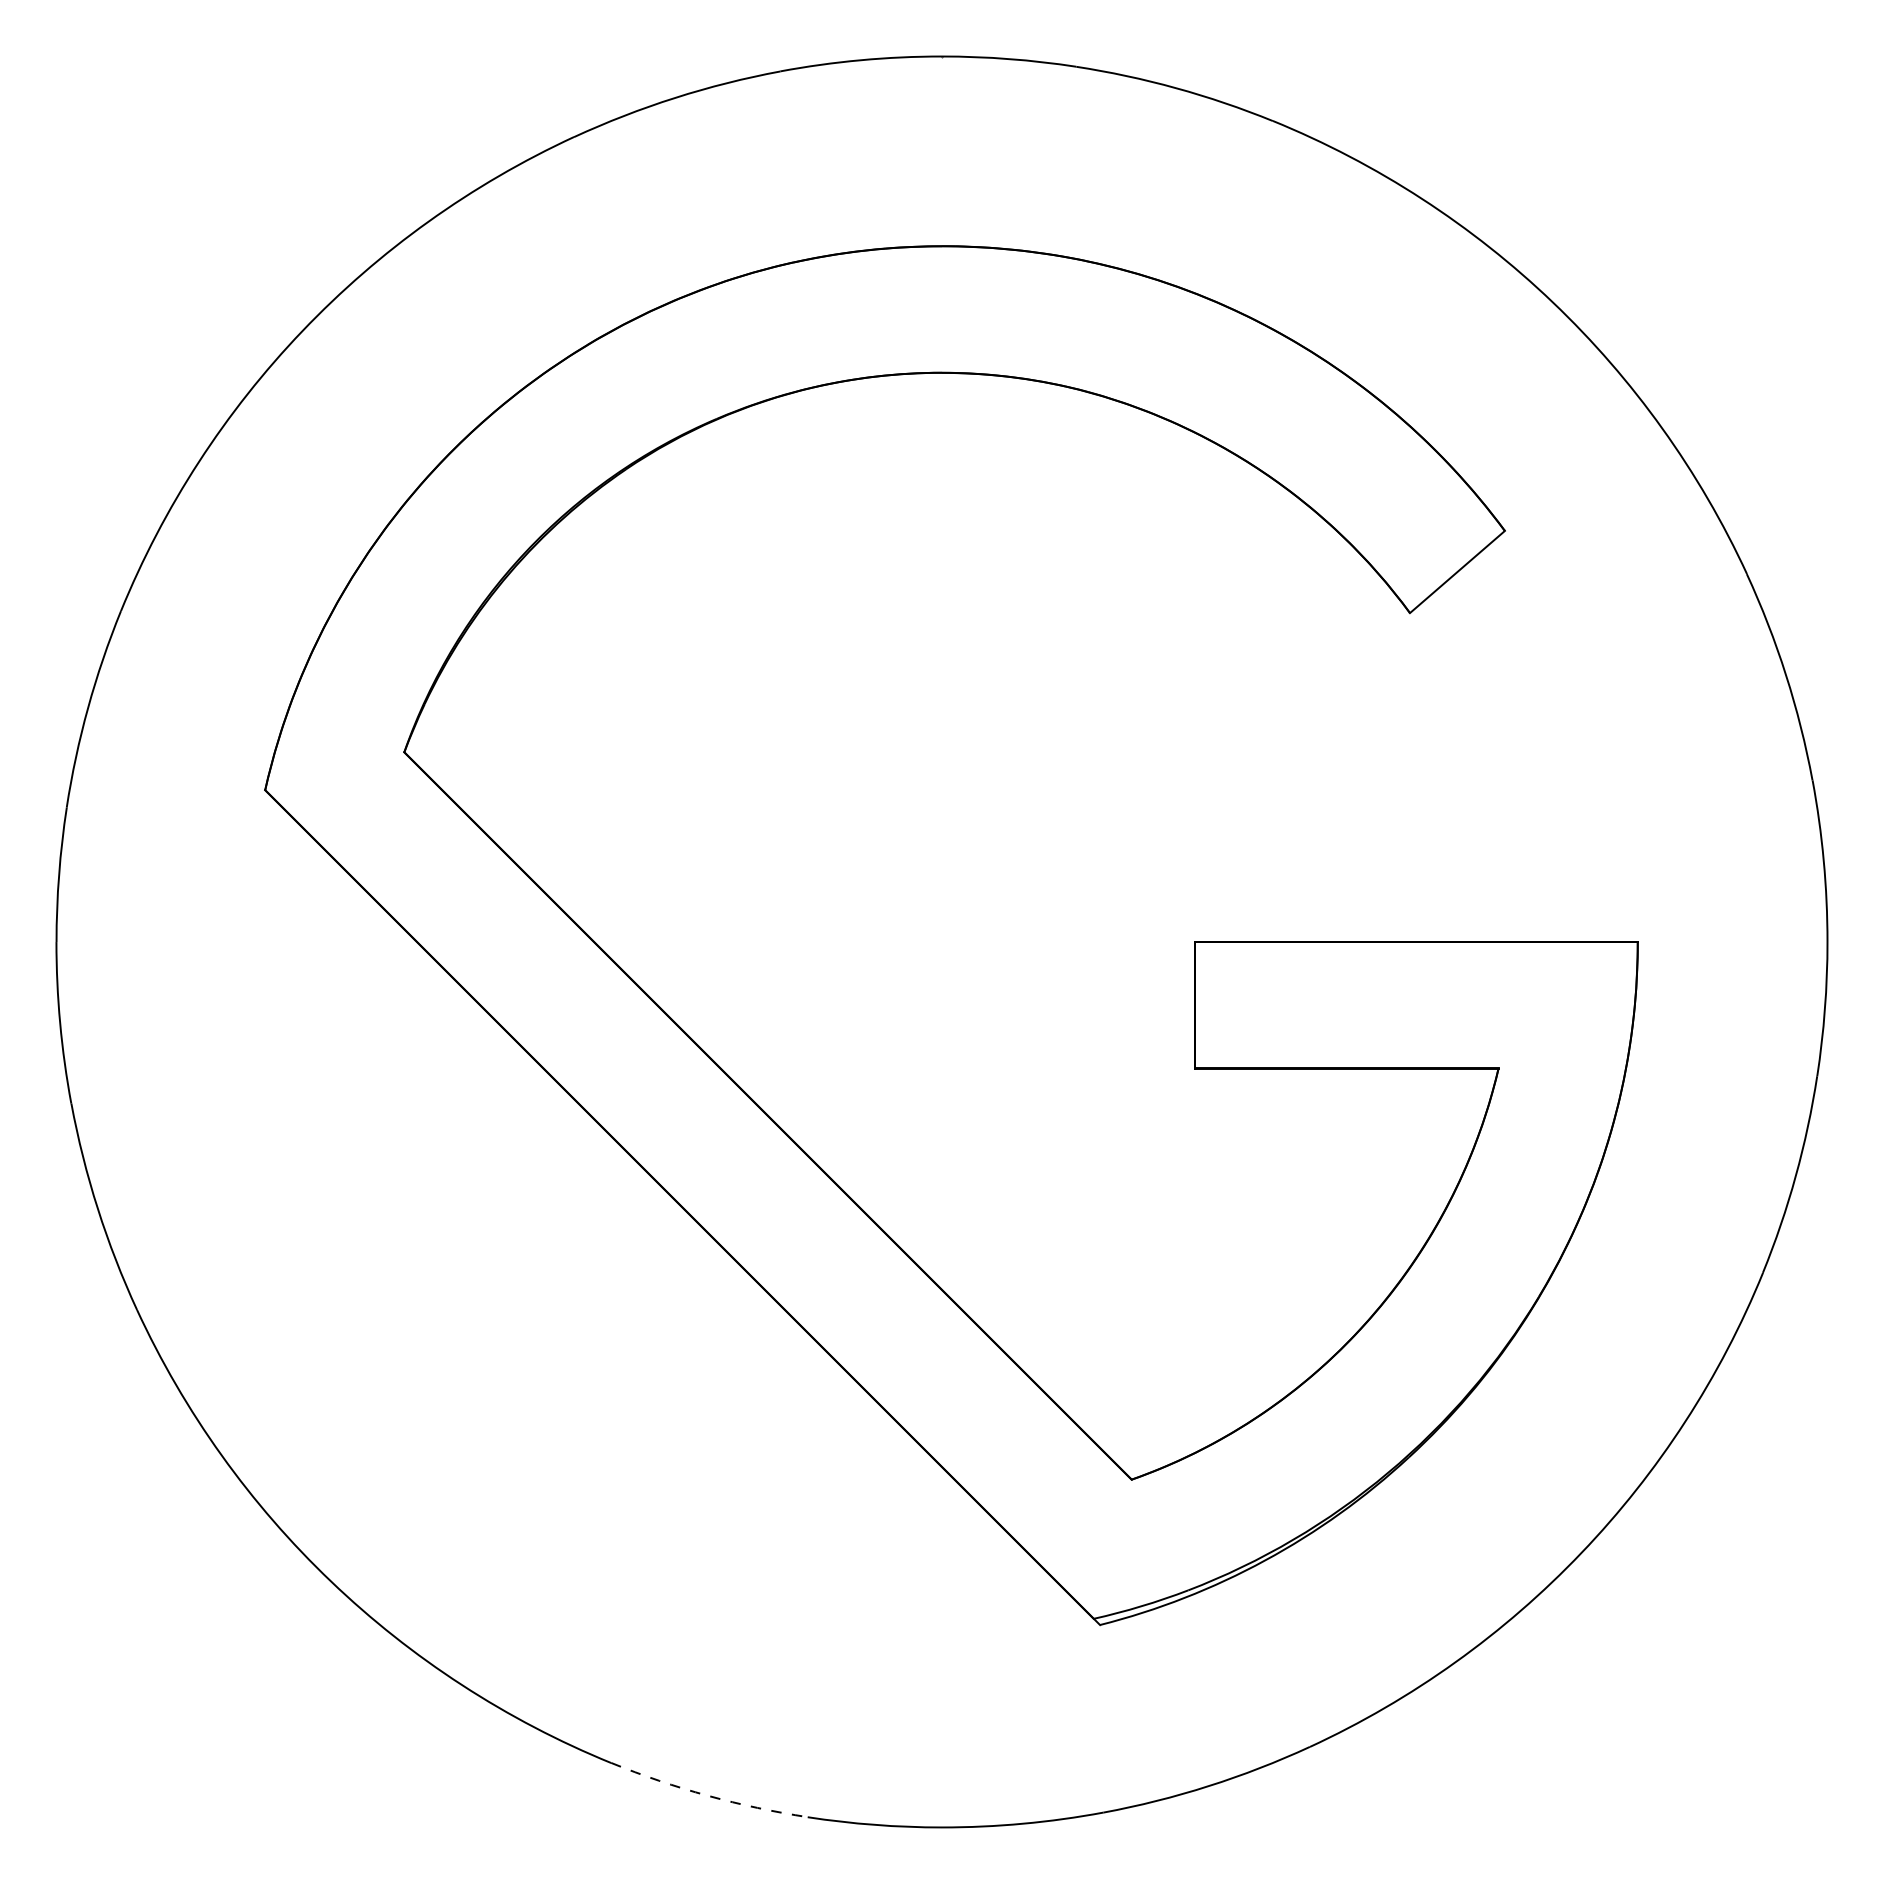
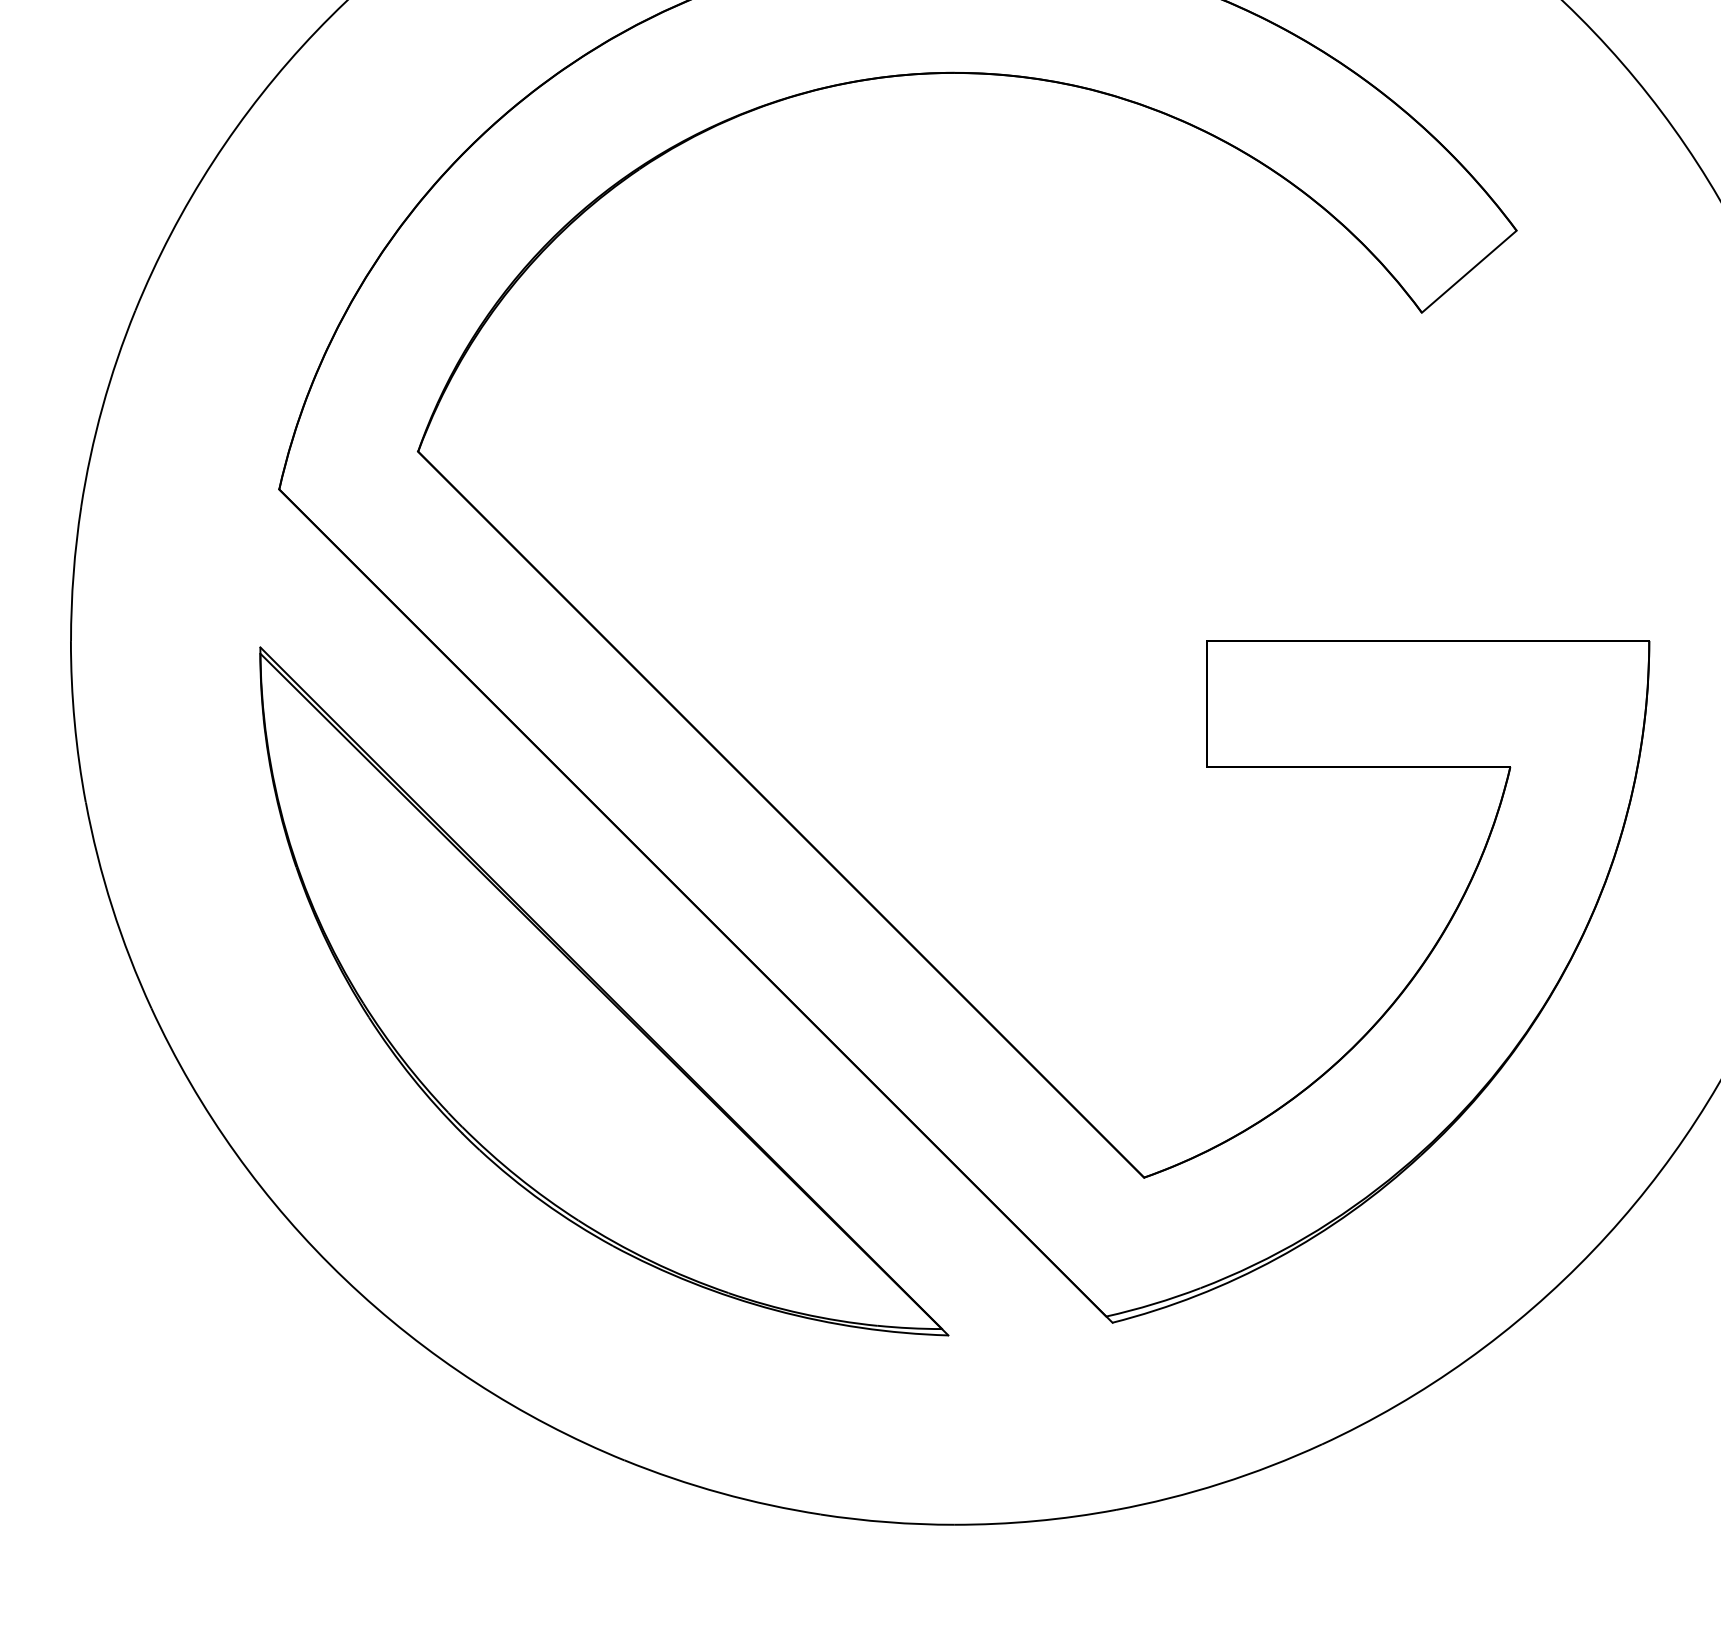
part: (590, 1292) -> (603, 990), added
arc: (707, 1795) -> (720, 1492), dashed -> solid

